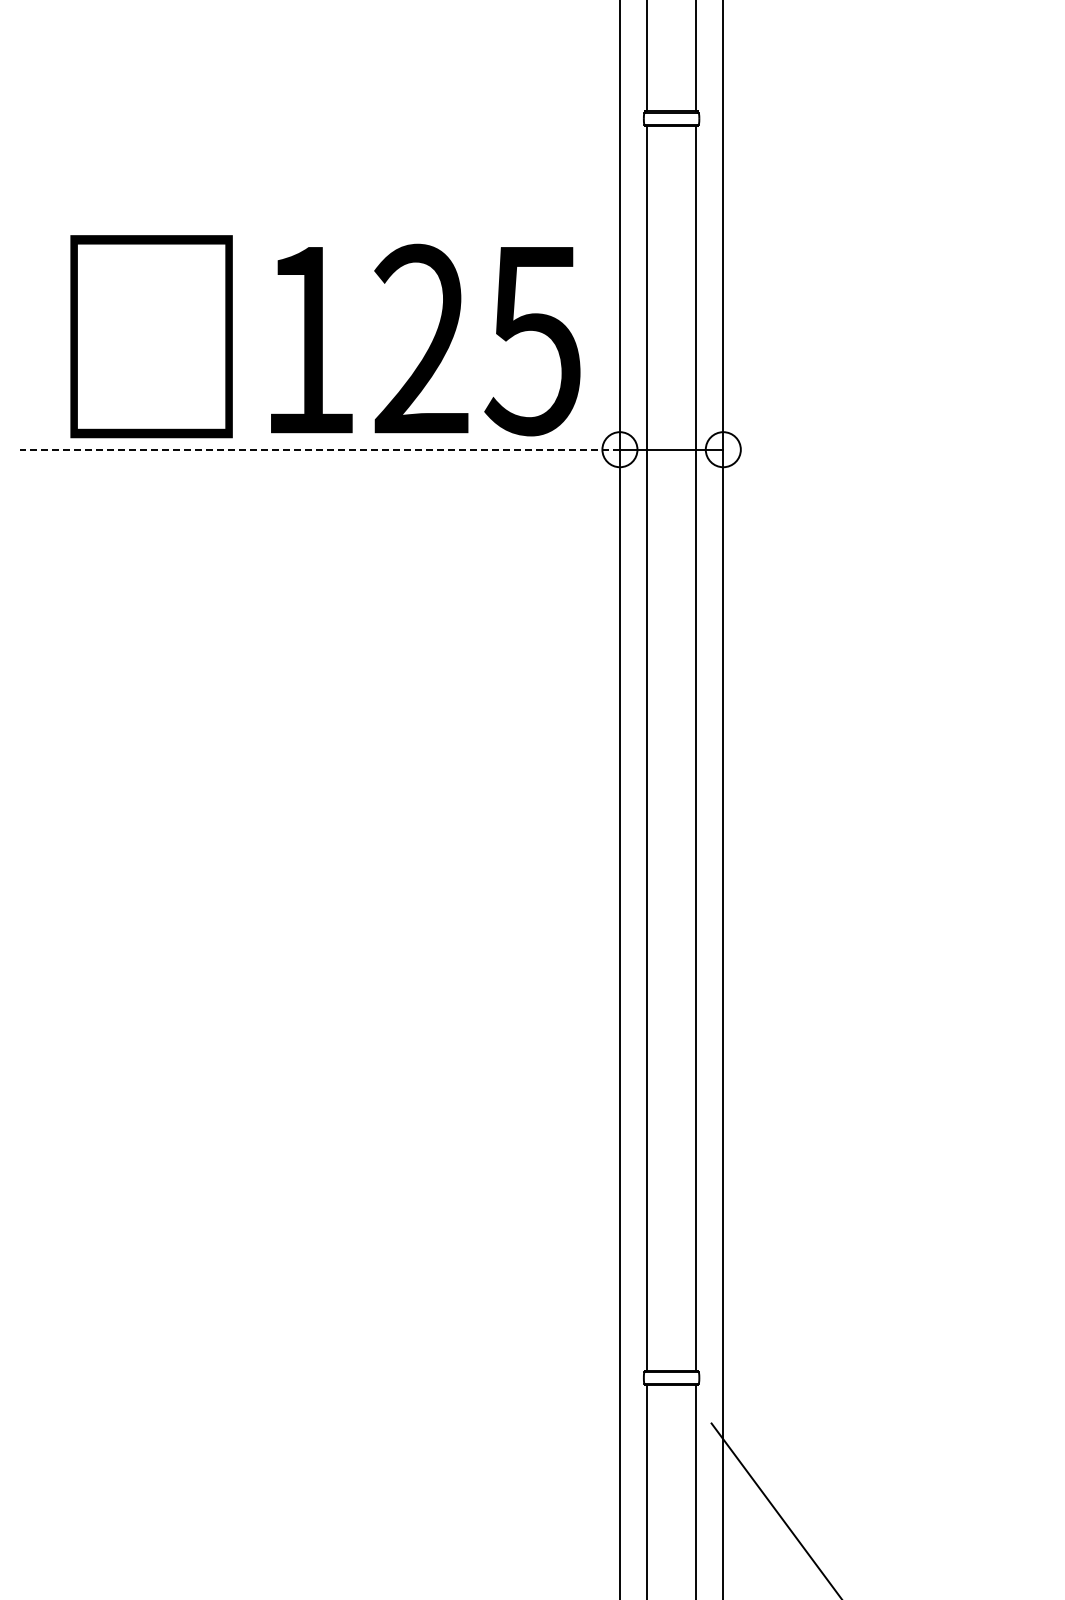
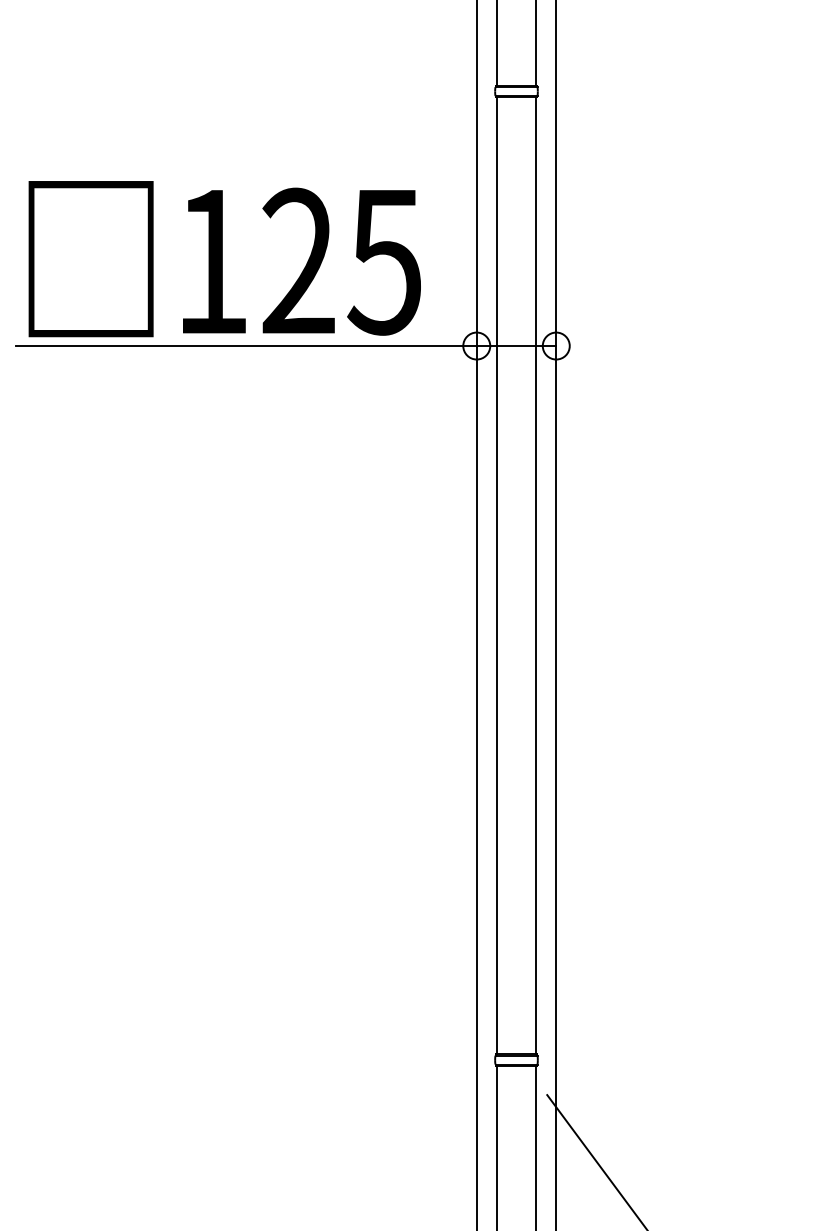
text: (325, 336) -> (224, 258), moved
line: (320, 449) -> (246, 345), dashed -> solid

